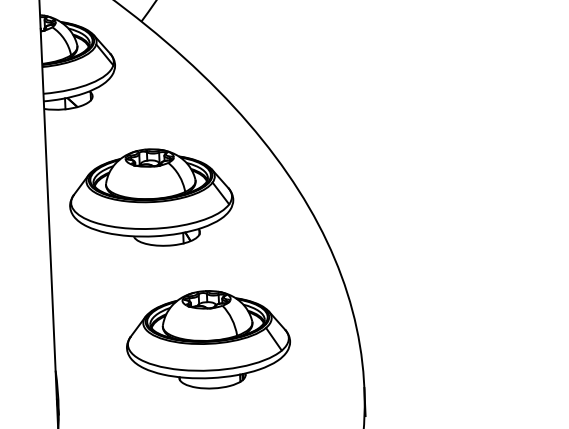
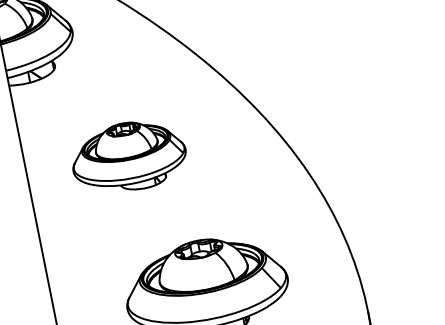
part: (151, 197) -> (128, 156), size x0.7

